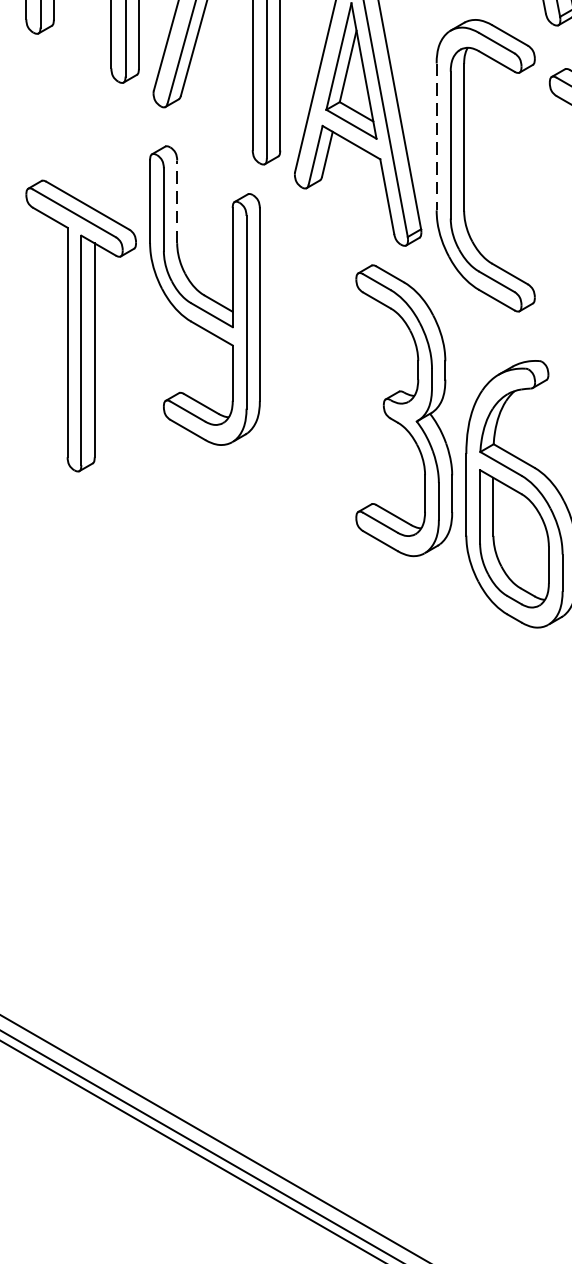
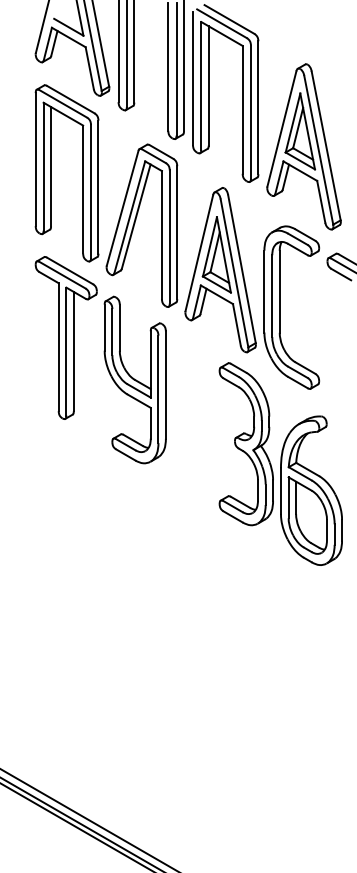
line: (436, 136) -> (264, 291), dashed -> solid
line: (176, 201) -> (119, 327), dashed -> solid
part: (79, 325) -> (65, 337), moved

